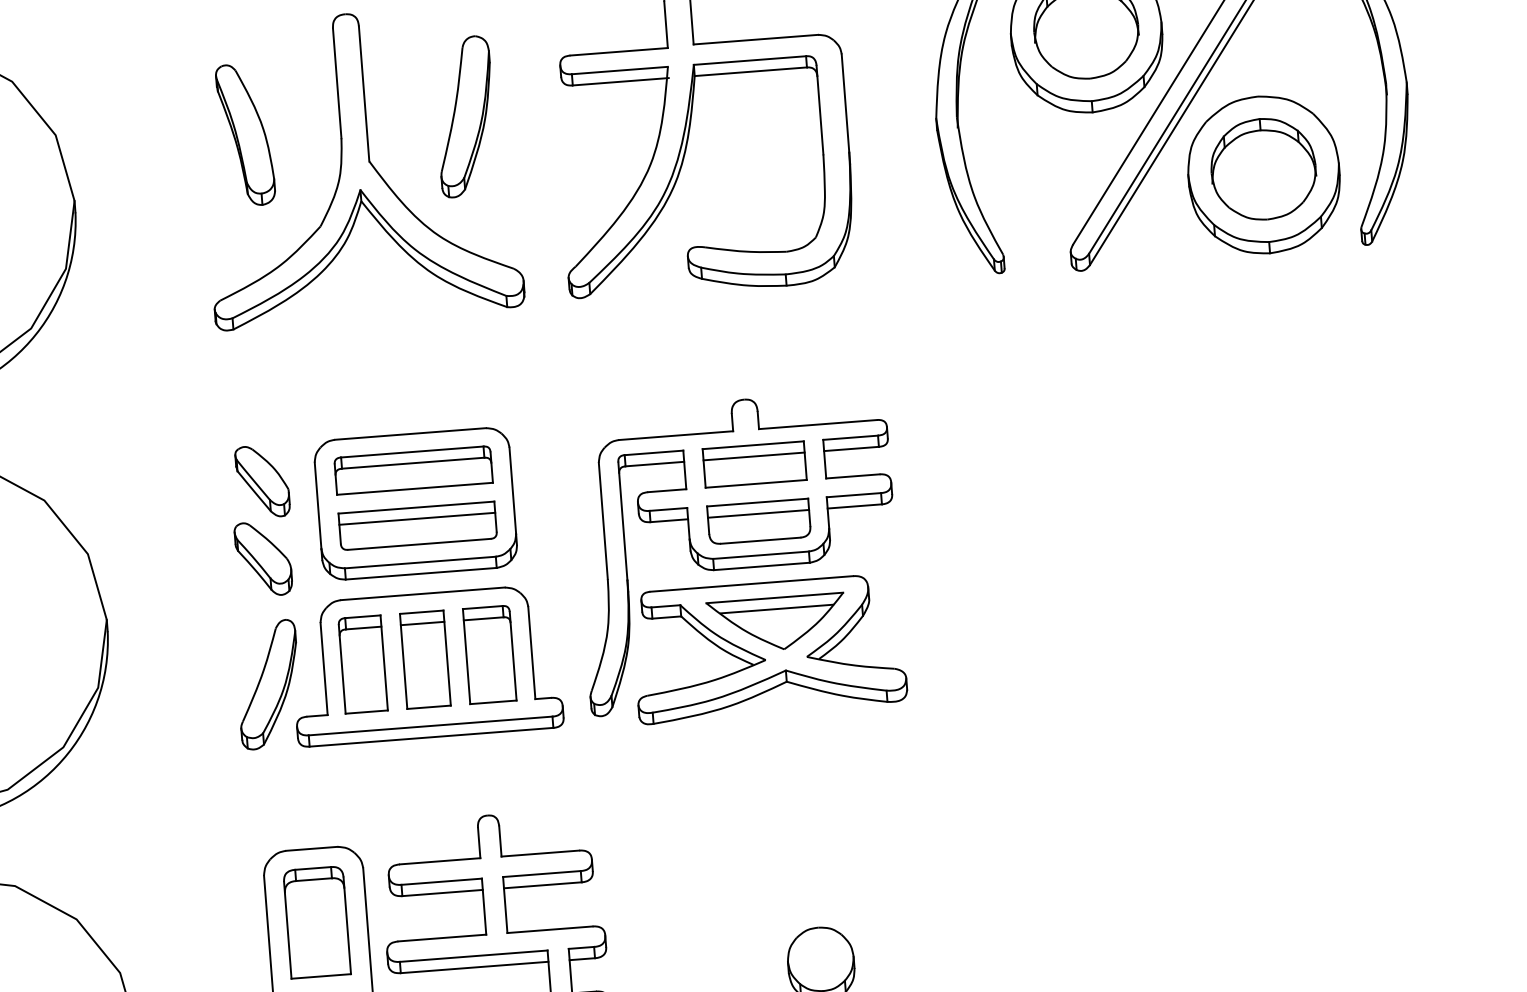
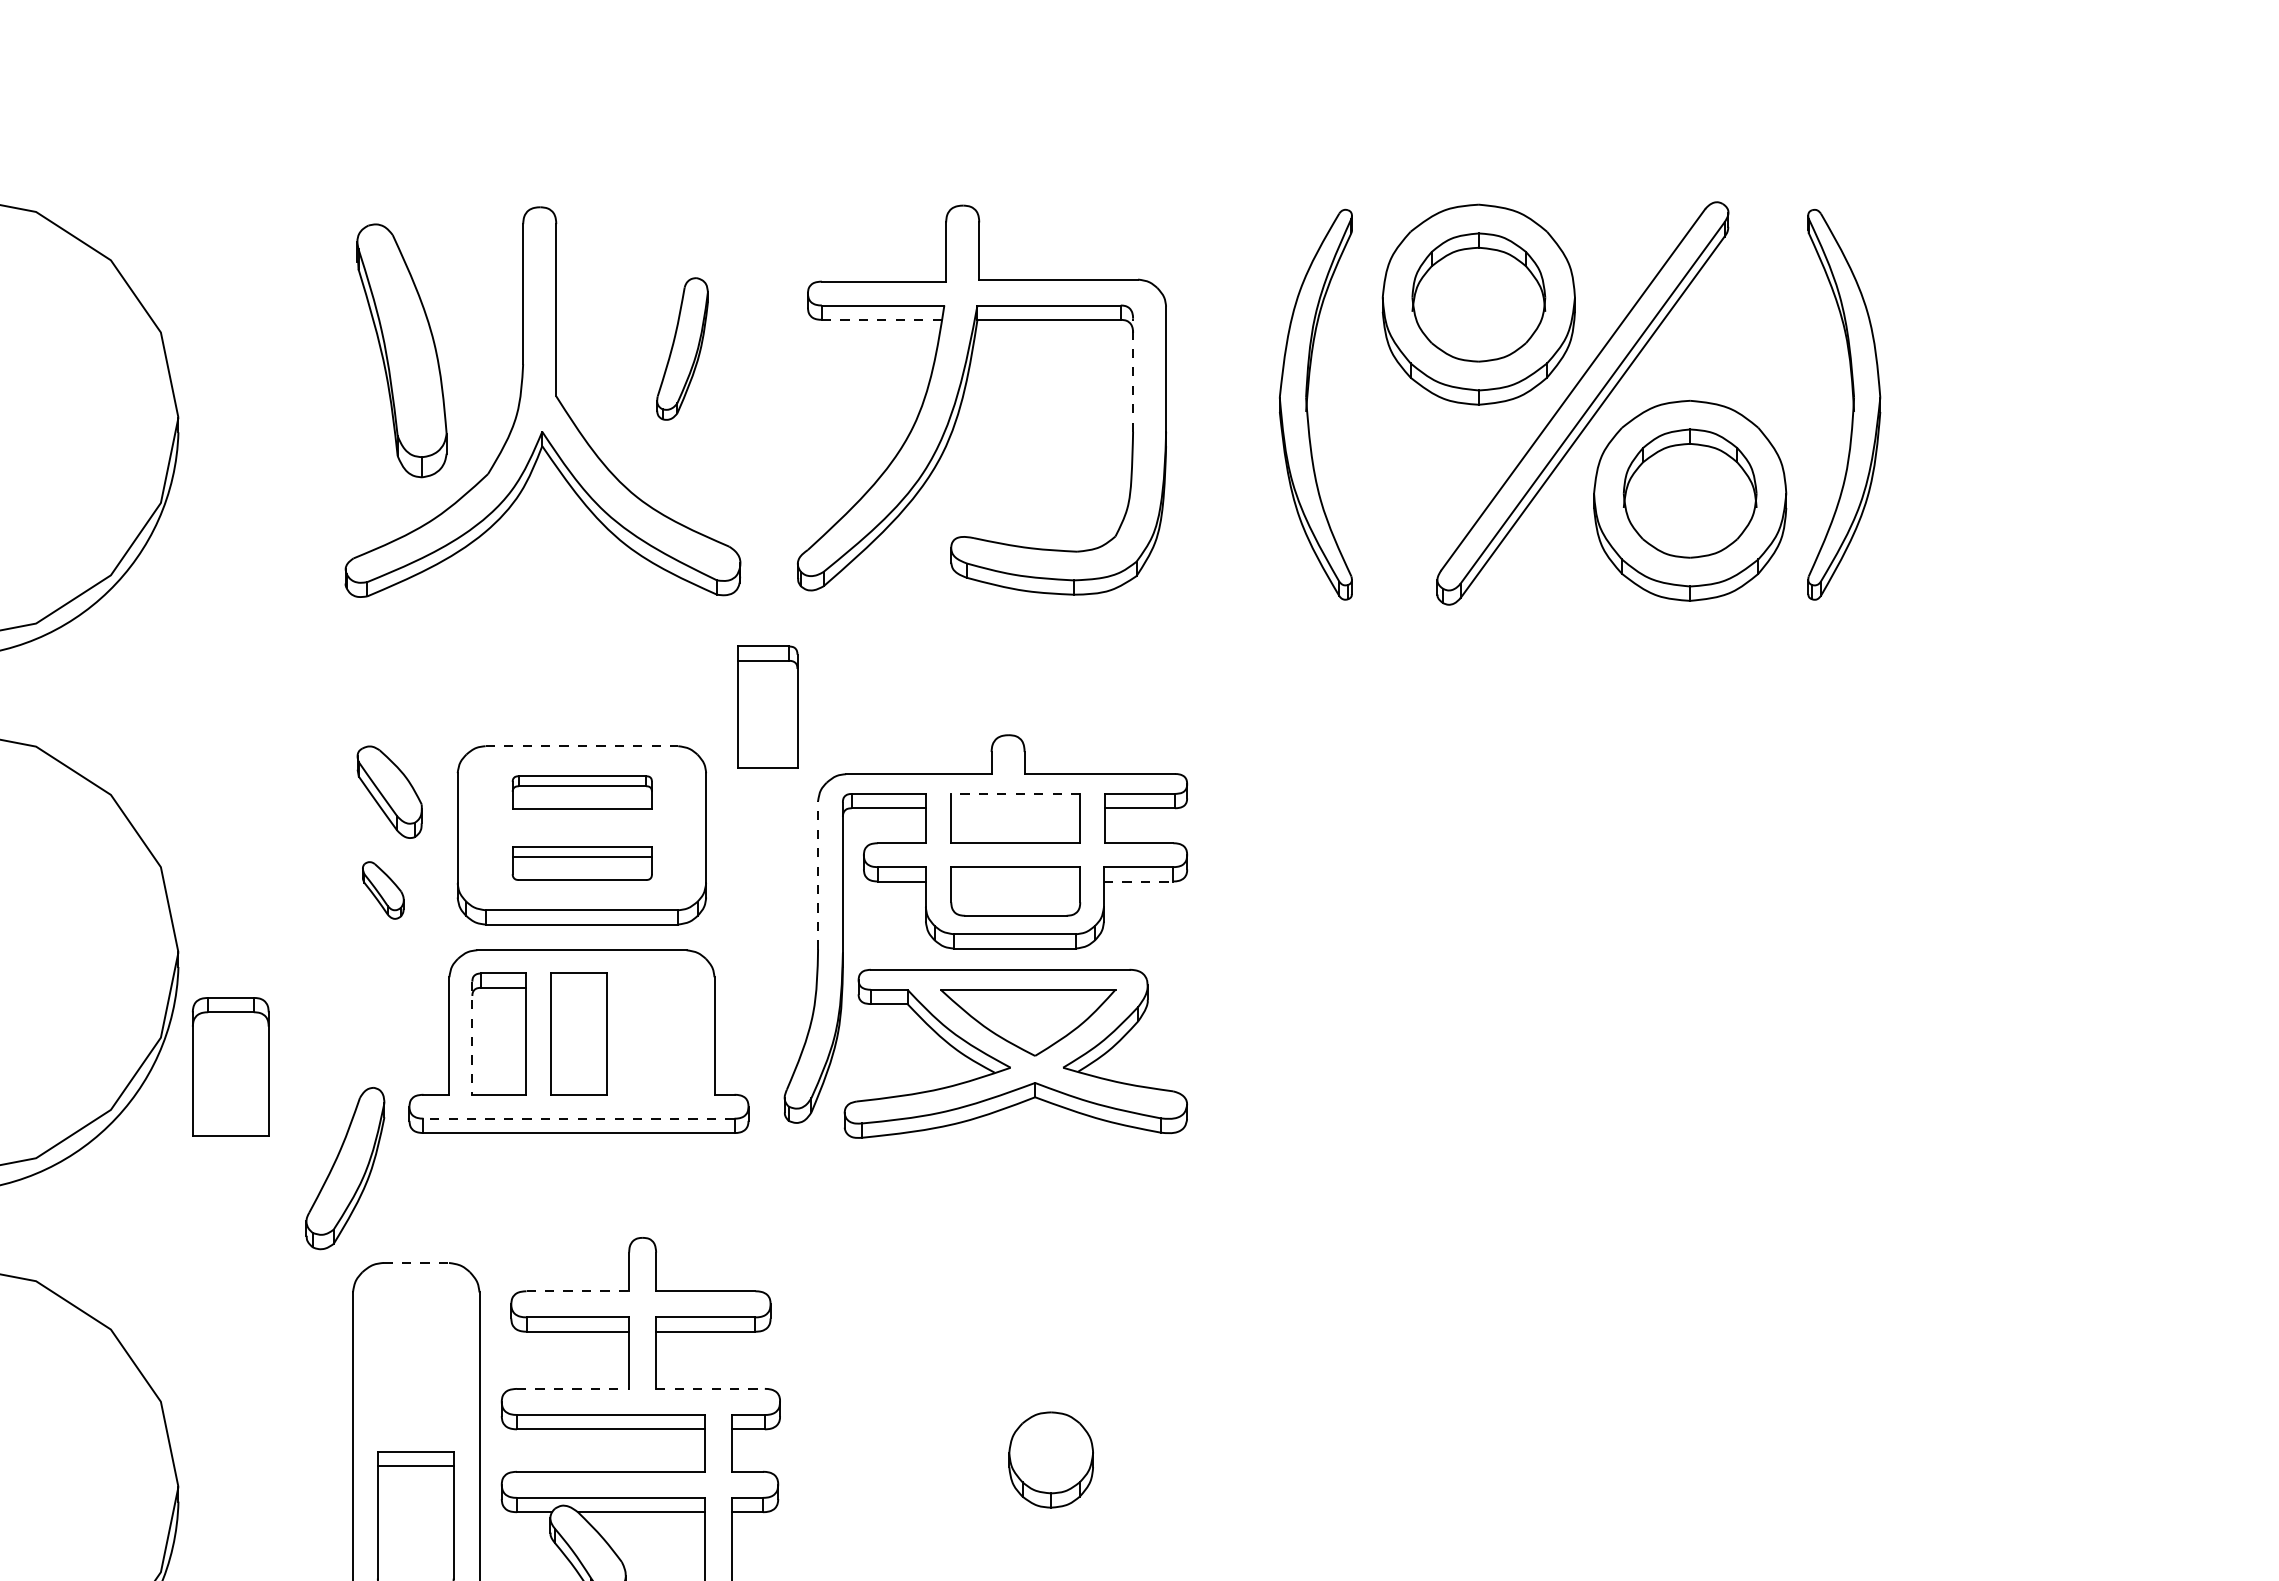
line: (621, 81) -> (883, 319), solid -> dashed
line: (820, 110) -> (1133, 375), solid -> dashed
part: (465, 116) -> (682, 348), size x0.7
part: (245, 134) -> (401, 350), size x1.4
line: (410, 434) -> (582, 746), solid -> dashed
line: (753, 444) -> (1015, 793), solid -> dashed
line: (753, 456) -> (1015, 808), removed
part: (413, 470) -> (582, 792), size x0.7
line: (854, 506) -> (1138, 881), solid -> dashed
line: (758, 513) -> (1015, 881), removed
line: (603, 520) -> (818, 874), solid -> dashed
part: (418, 525) -> (582, 863), size x0.7
part: (263, 559) -> (383, 890), size x0.6
line: (776, 609) -> (1029, 1004), removed
line: (422, 623) -> (578, 987), removed
part: (489, 654) -> (767, 706), moved
line: (342, 669) -> (472, 1038), solid -> dashed
part: (268, 684) -> (345, 1168), moved
line: (430, 725) -> (578, 1118), solid -> dashed
line: (312, 848) -> (416, 1262), solid -> dashed
line: (440, 861) -> (578, 1291), solid -> dashed
part: (316, 922) -> (230, 1066), moved
line: (550, 929) -> (711, 1388), solid -> dashed
line: (442, 937) -> (573, 1388), solid -> dashed

